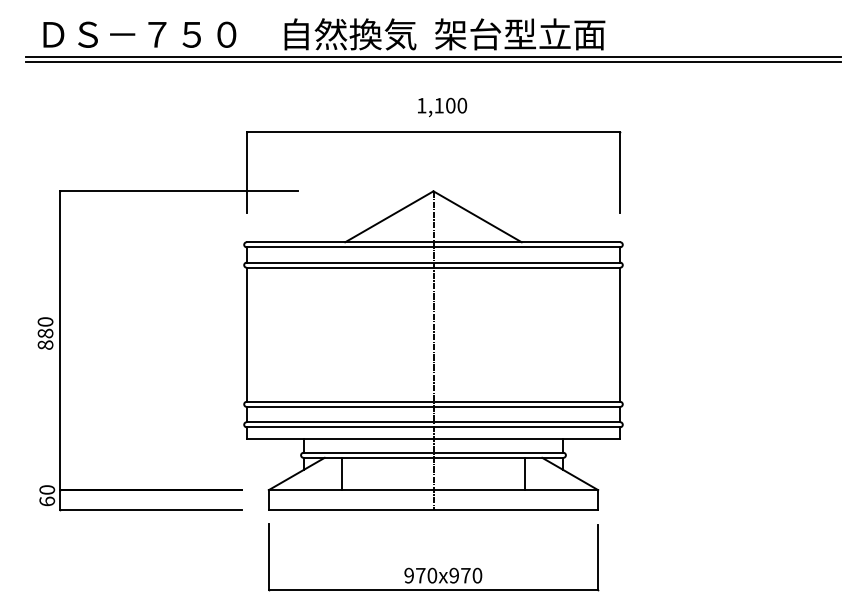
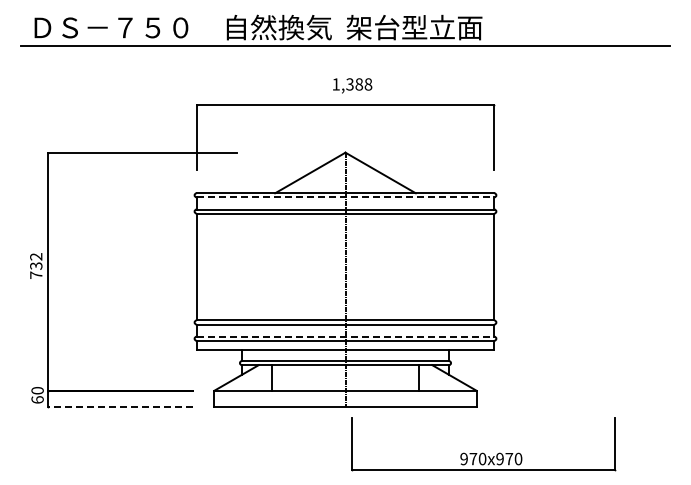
line: (433, 61) -> (345, 49), removed
text: (451, 105) -> (359, 84), 1,100 -> 1,388
line: (433, 247) -> (345, 197), solid -> dashed
text: (45, 332) -> (36, 265), 880 -> 732
line: (433, 421) -> (345, 336), solid -> dashed
line: (149, 511) -> (119, 407), solid -> dashed
part: (432, 567) -> (482, 452), moved

